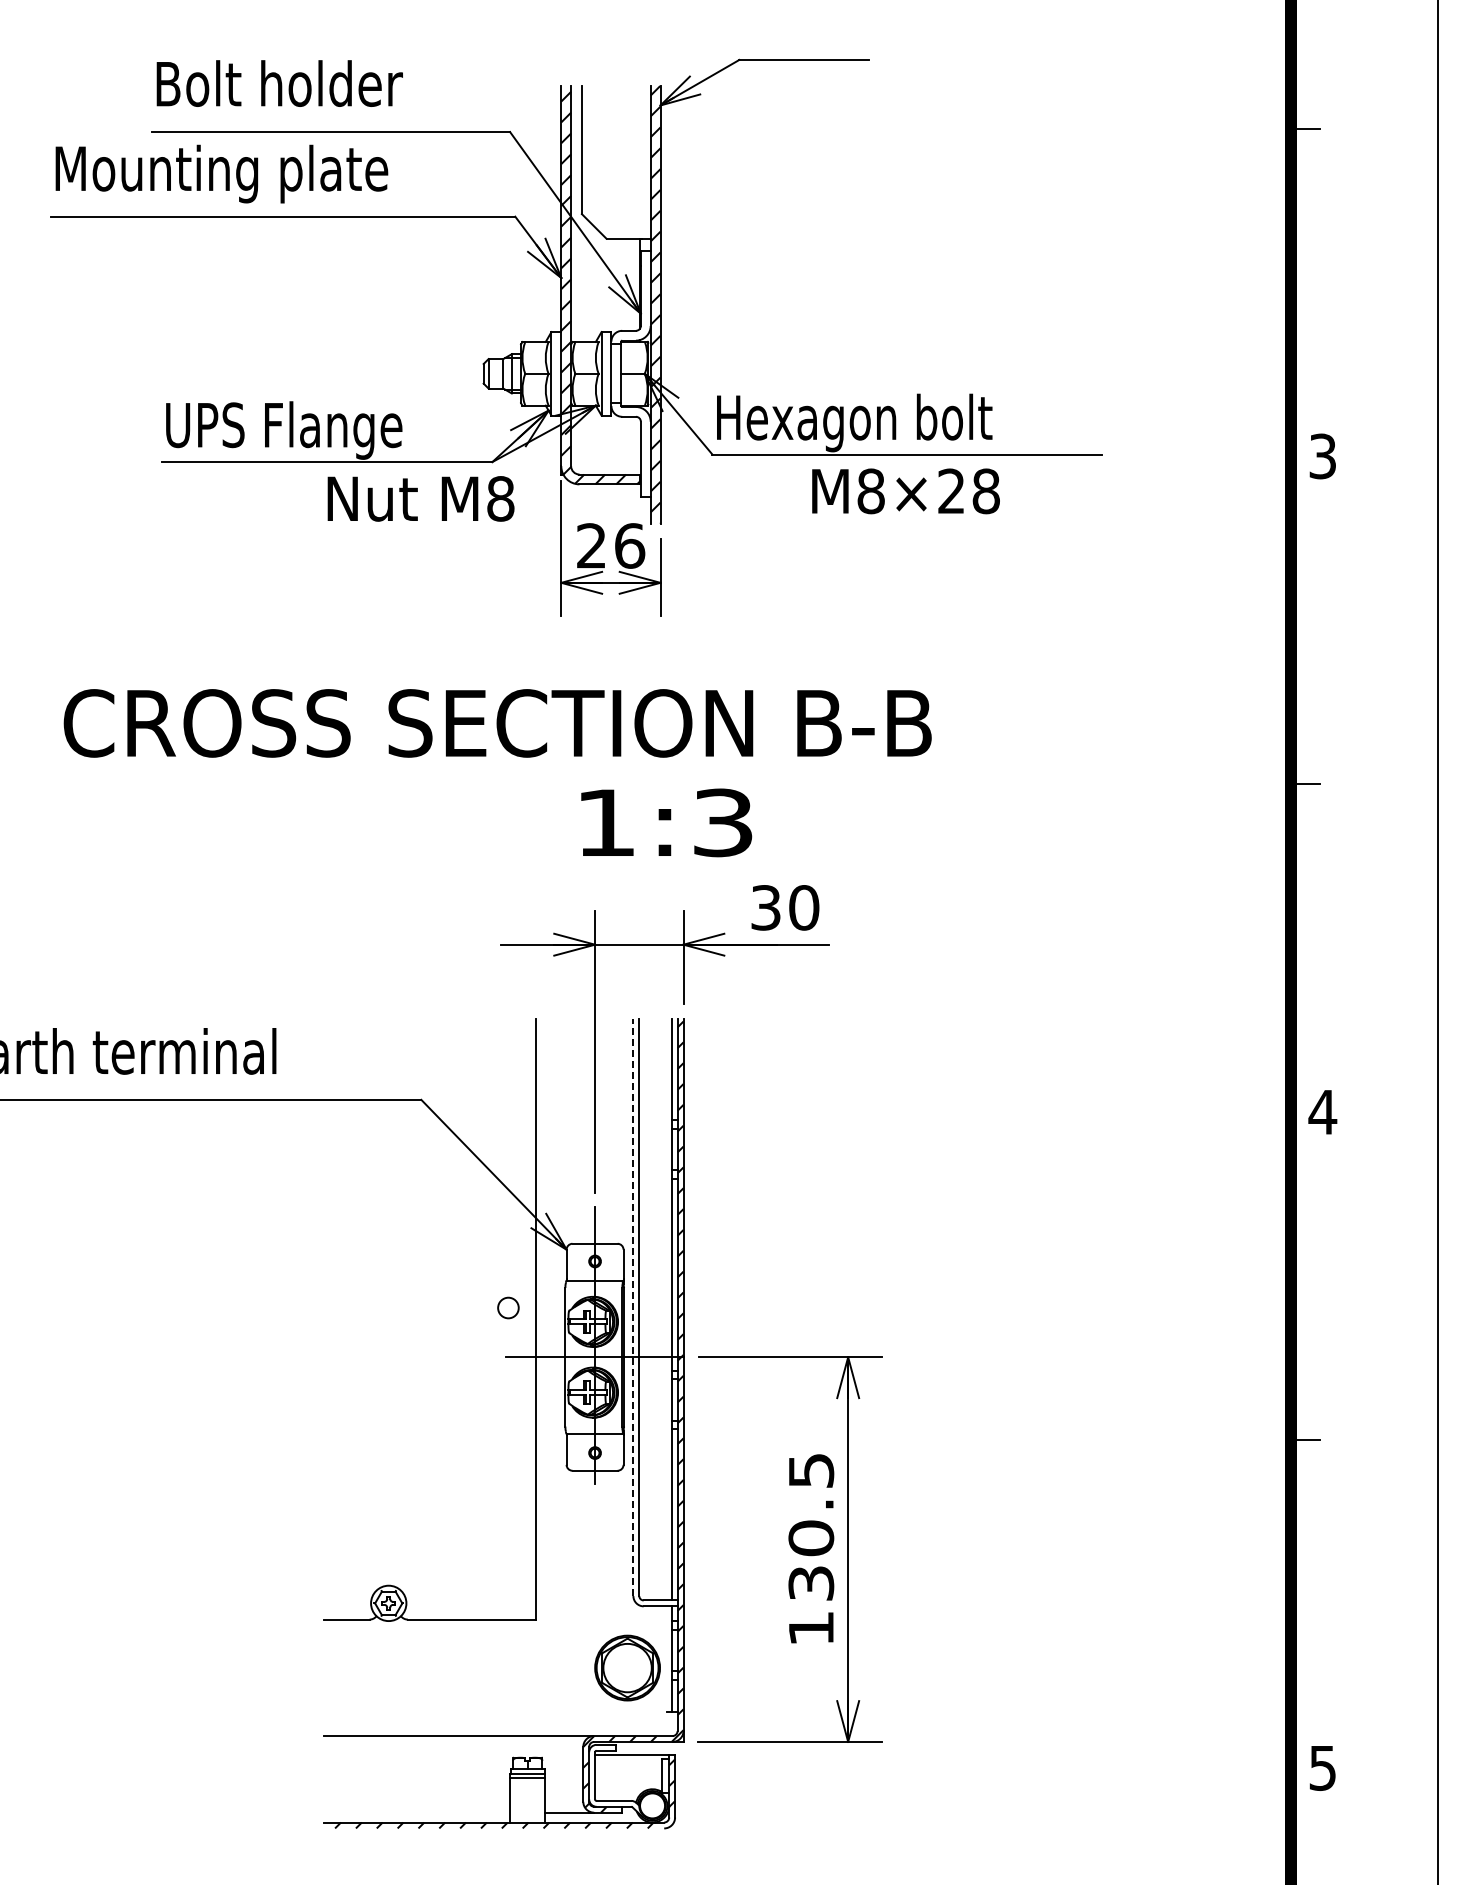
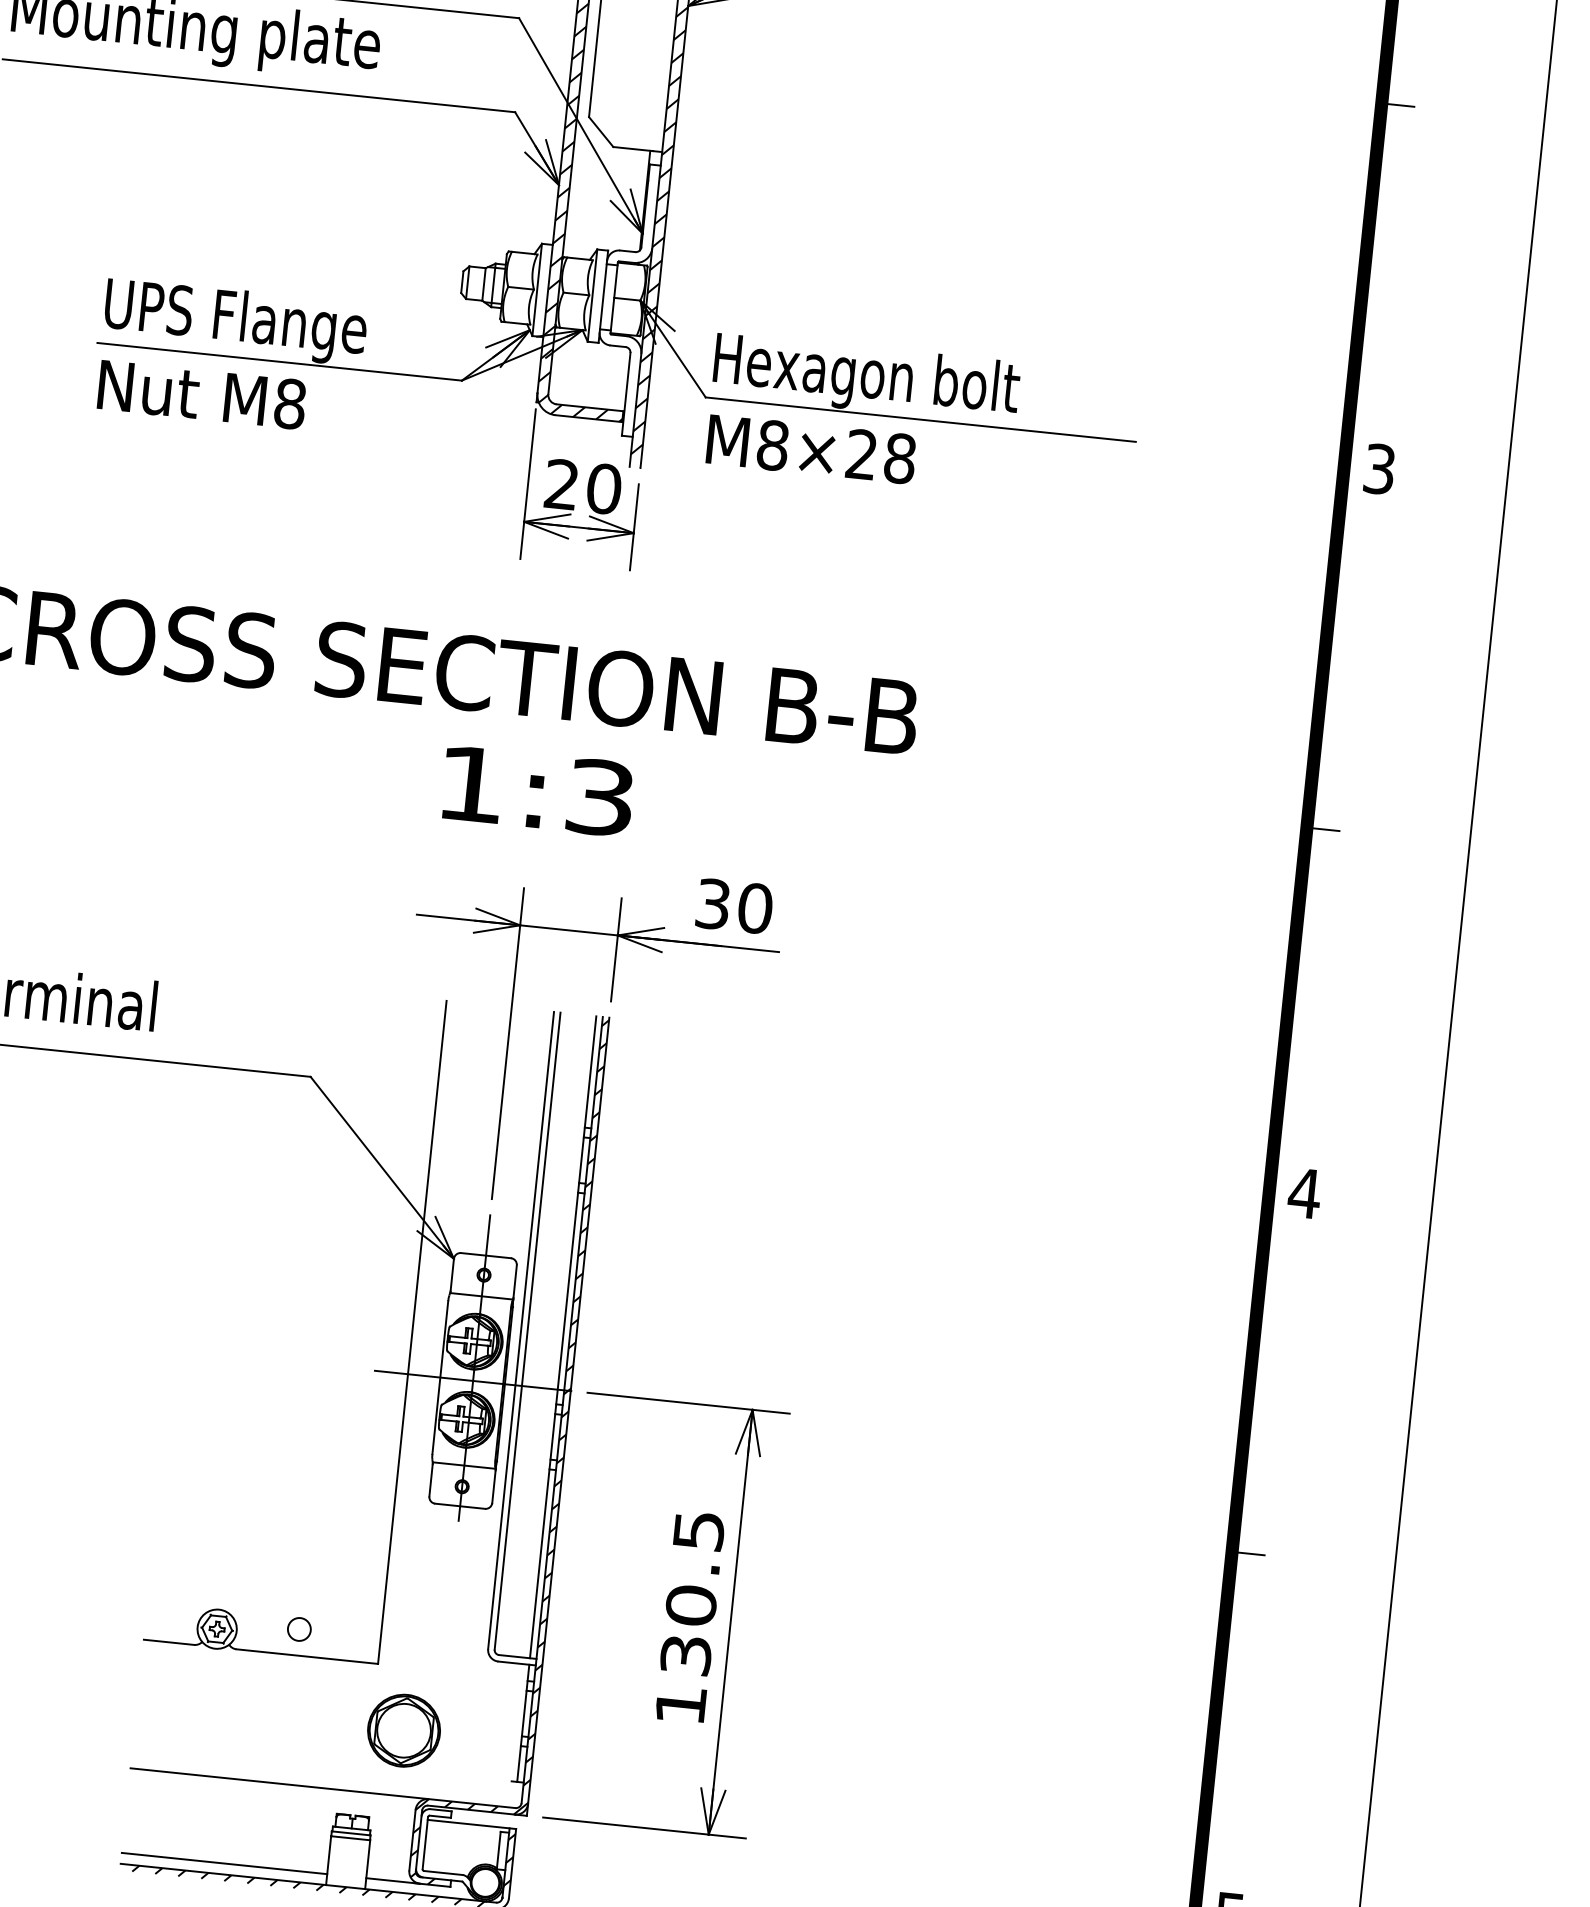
text: (905, 491) -> (810, 449), moved
text: (420, 498) -> (201, 394), moved
text: (630, 545) -> (604, 488), 26 -> 20
text: (666, 822) -> (537, 790), moved
circle: (508, 1307) -> (299, 1628), moved
line: (633, 1307) -> (521, 1330), dashed -> solid
part: (627, 1667) -> (404, 1730), moved
line: (417, 1812) -> (225, 1863), added

